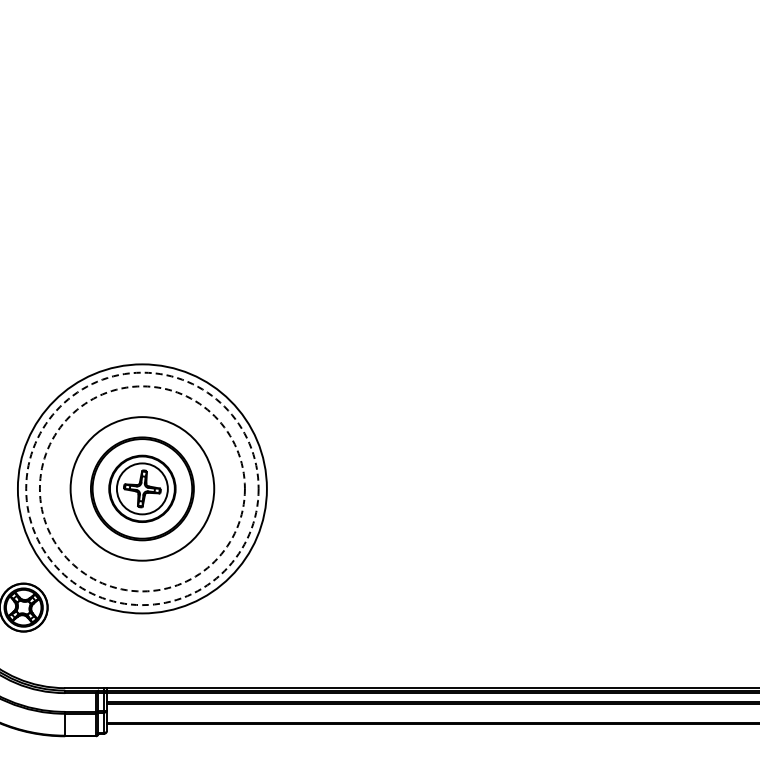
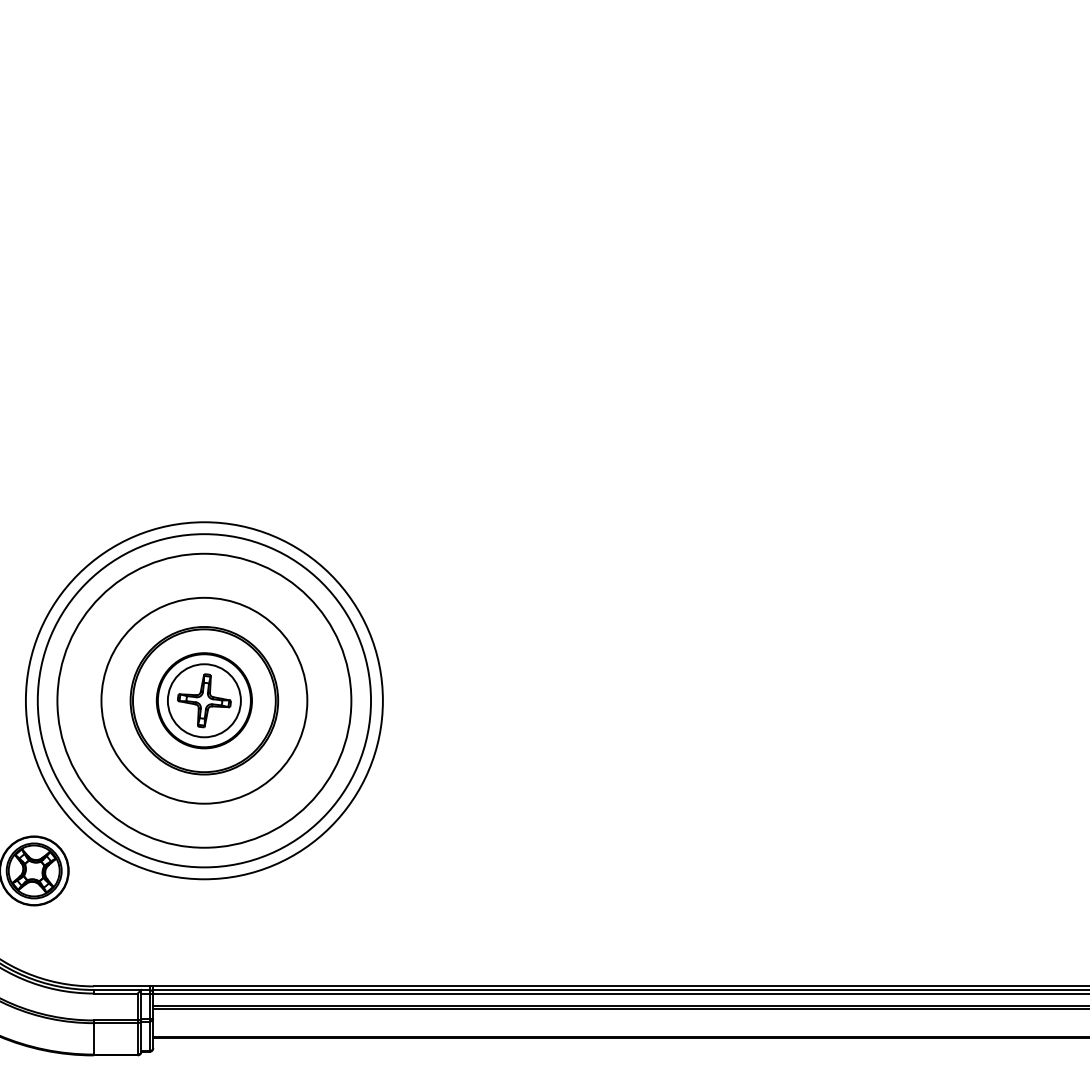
circle: (141, 488) -> (203, 700), dashed -> solid
circle: (142, 488) -> (204, 700), dashed -> solid

